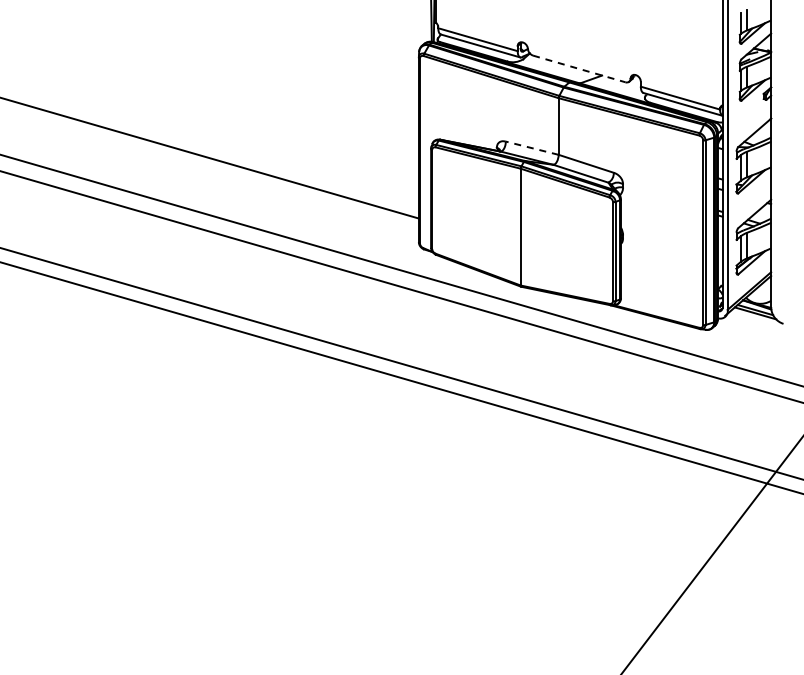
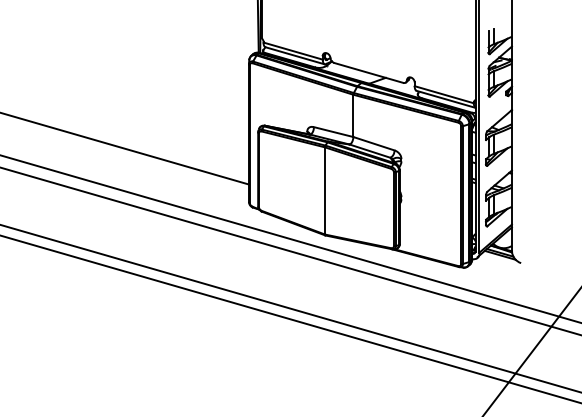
line: (579, 69) -> (368, 73), dashed -> solid
line: (531, 148) -> (333, 132), dashed -> solid

